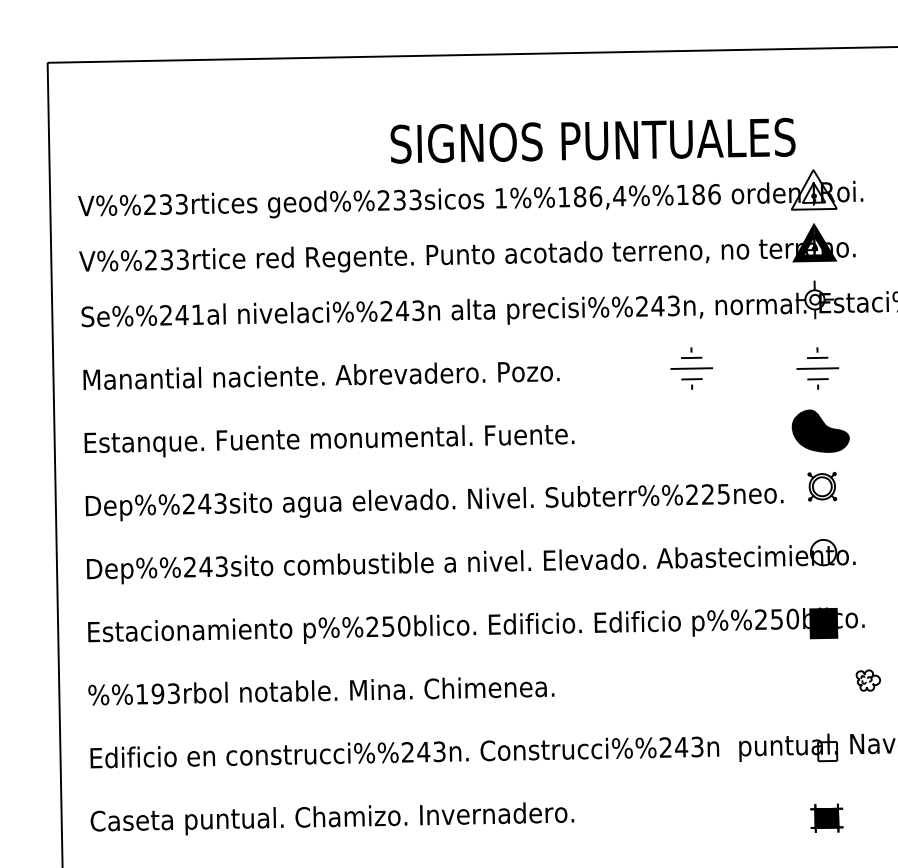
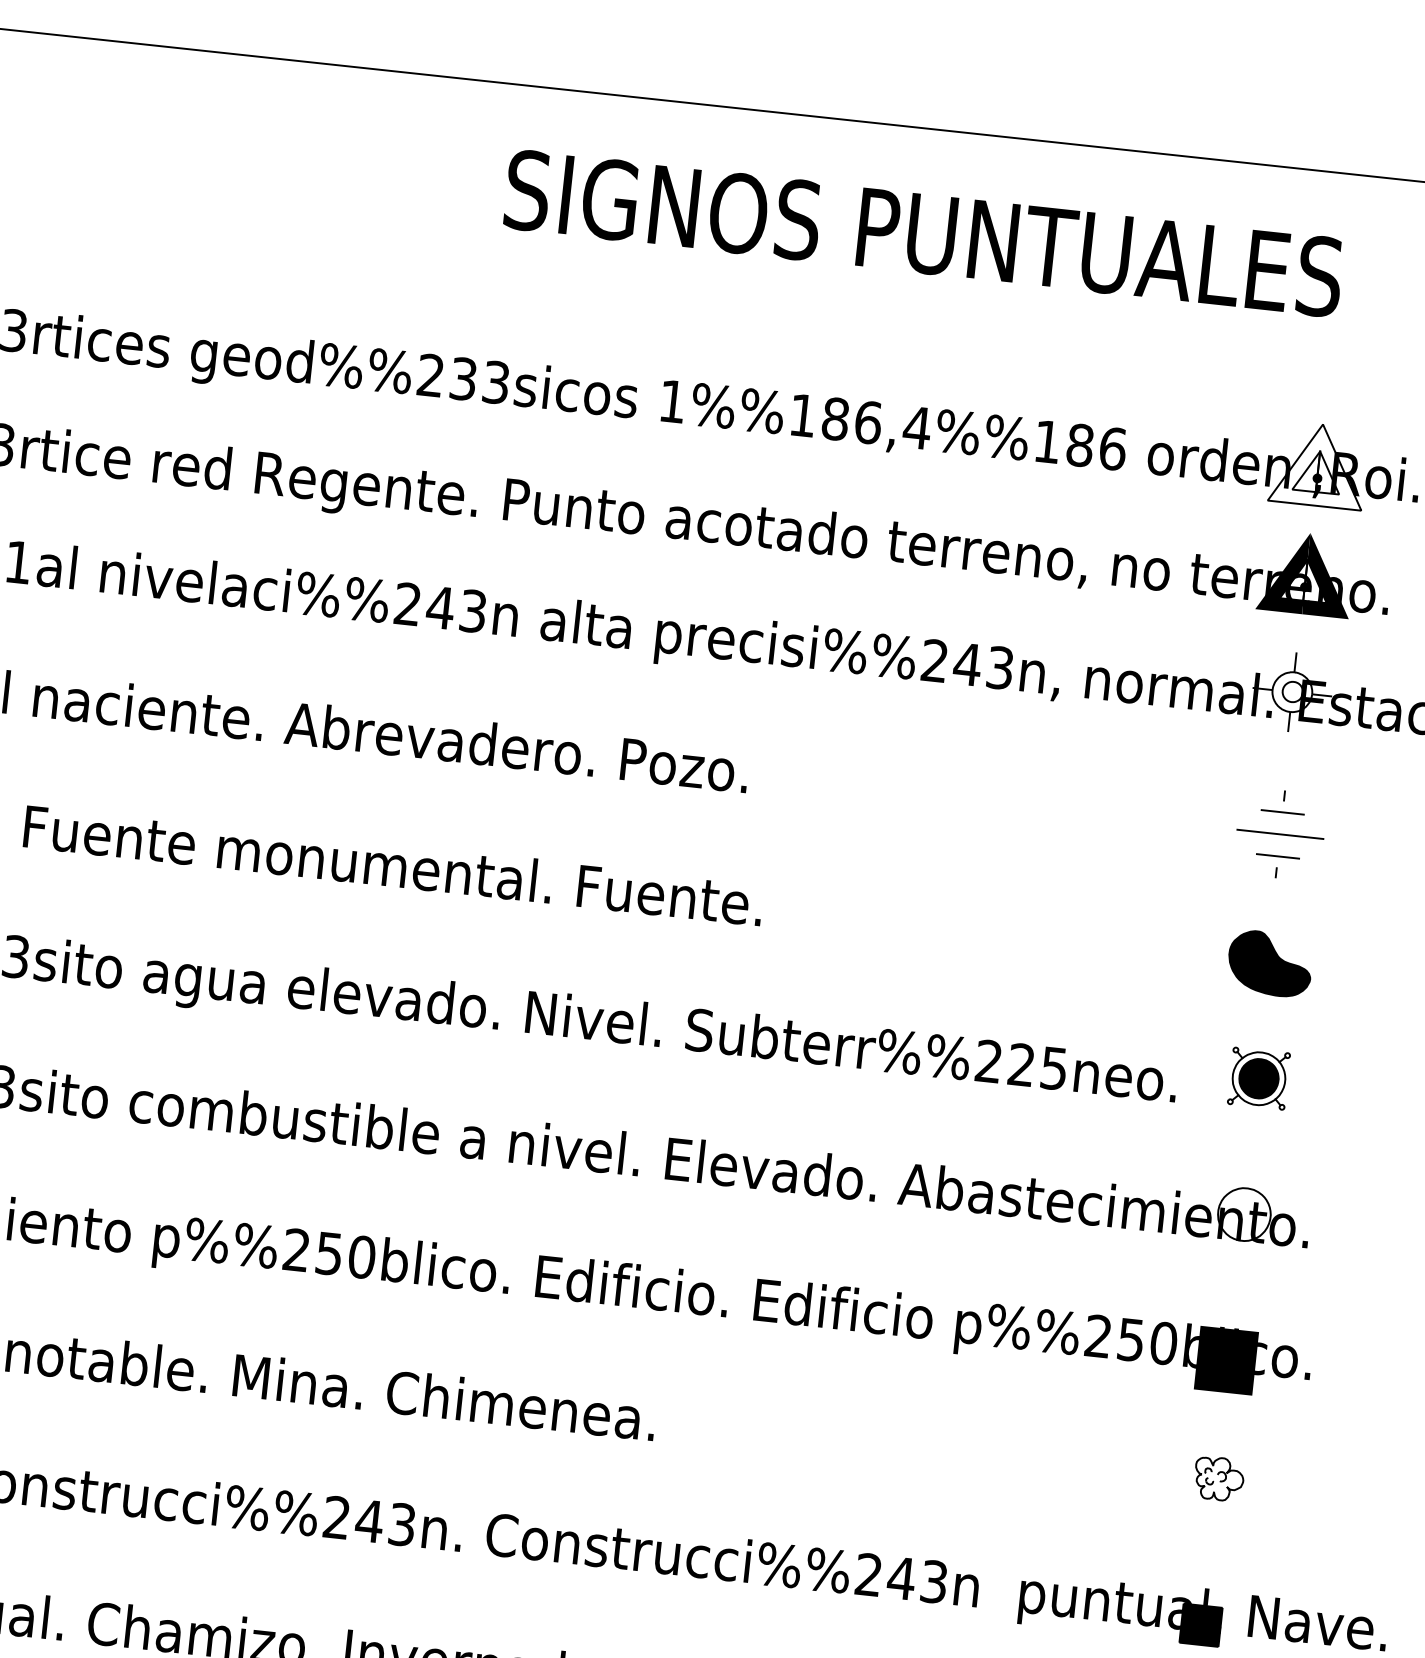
text: (592, 140) -> (922, 232), moved
part: (691, 368) -> (1020, 801), removed
part: (820, 430) -> (1269, 962), size x0.71
fill: (821, 486) -> (1257, 1077), added
part: (867, 680) -> (1217, 1478), moved
fill: (827, 751) -> (1200, 1624), added

